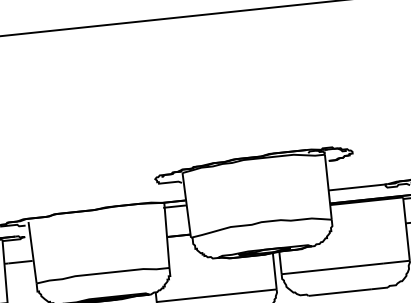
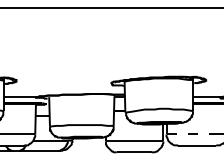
line: (333, 268) -> (191, 134), solid -> dashed

